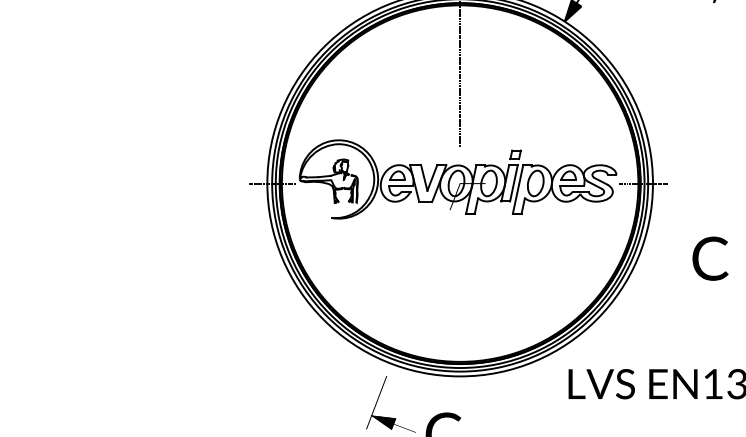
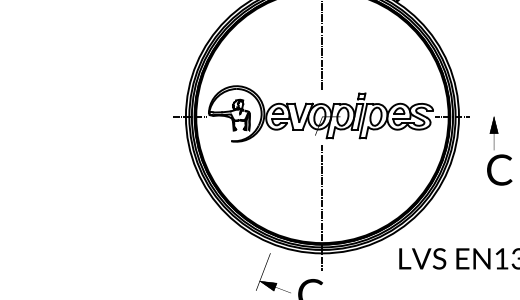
part: (695, 206) -> (489, 133), added
line: (460, 311) -> (322, 207), added

